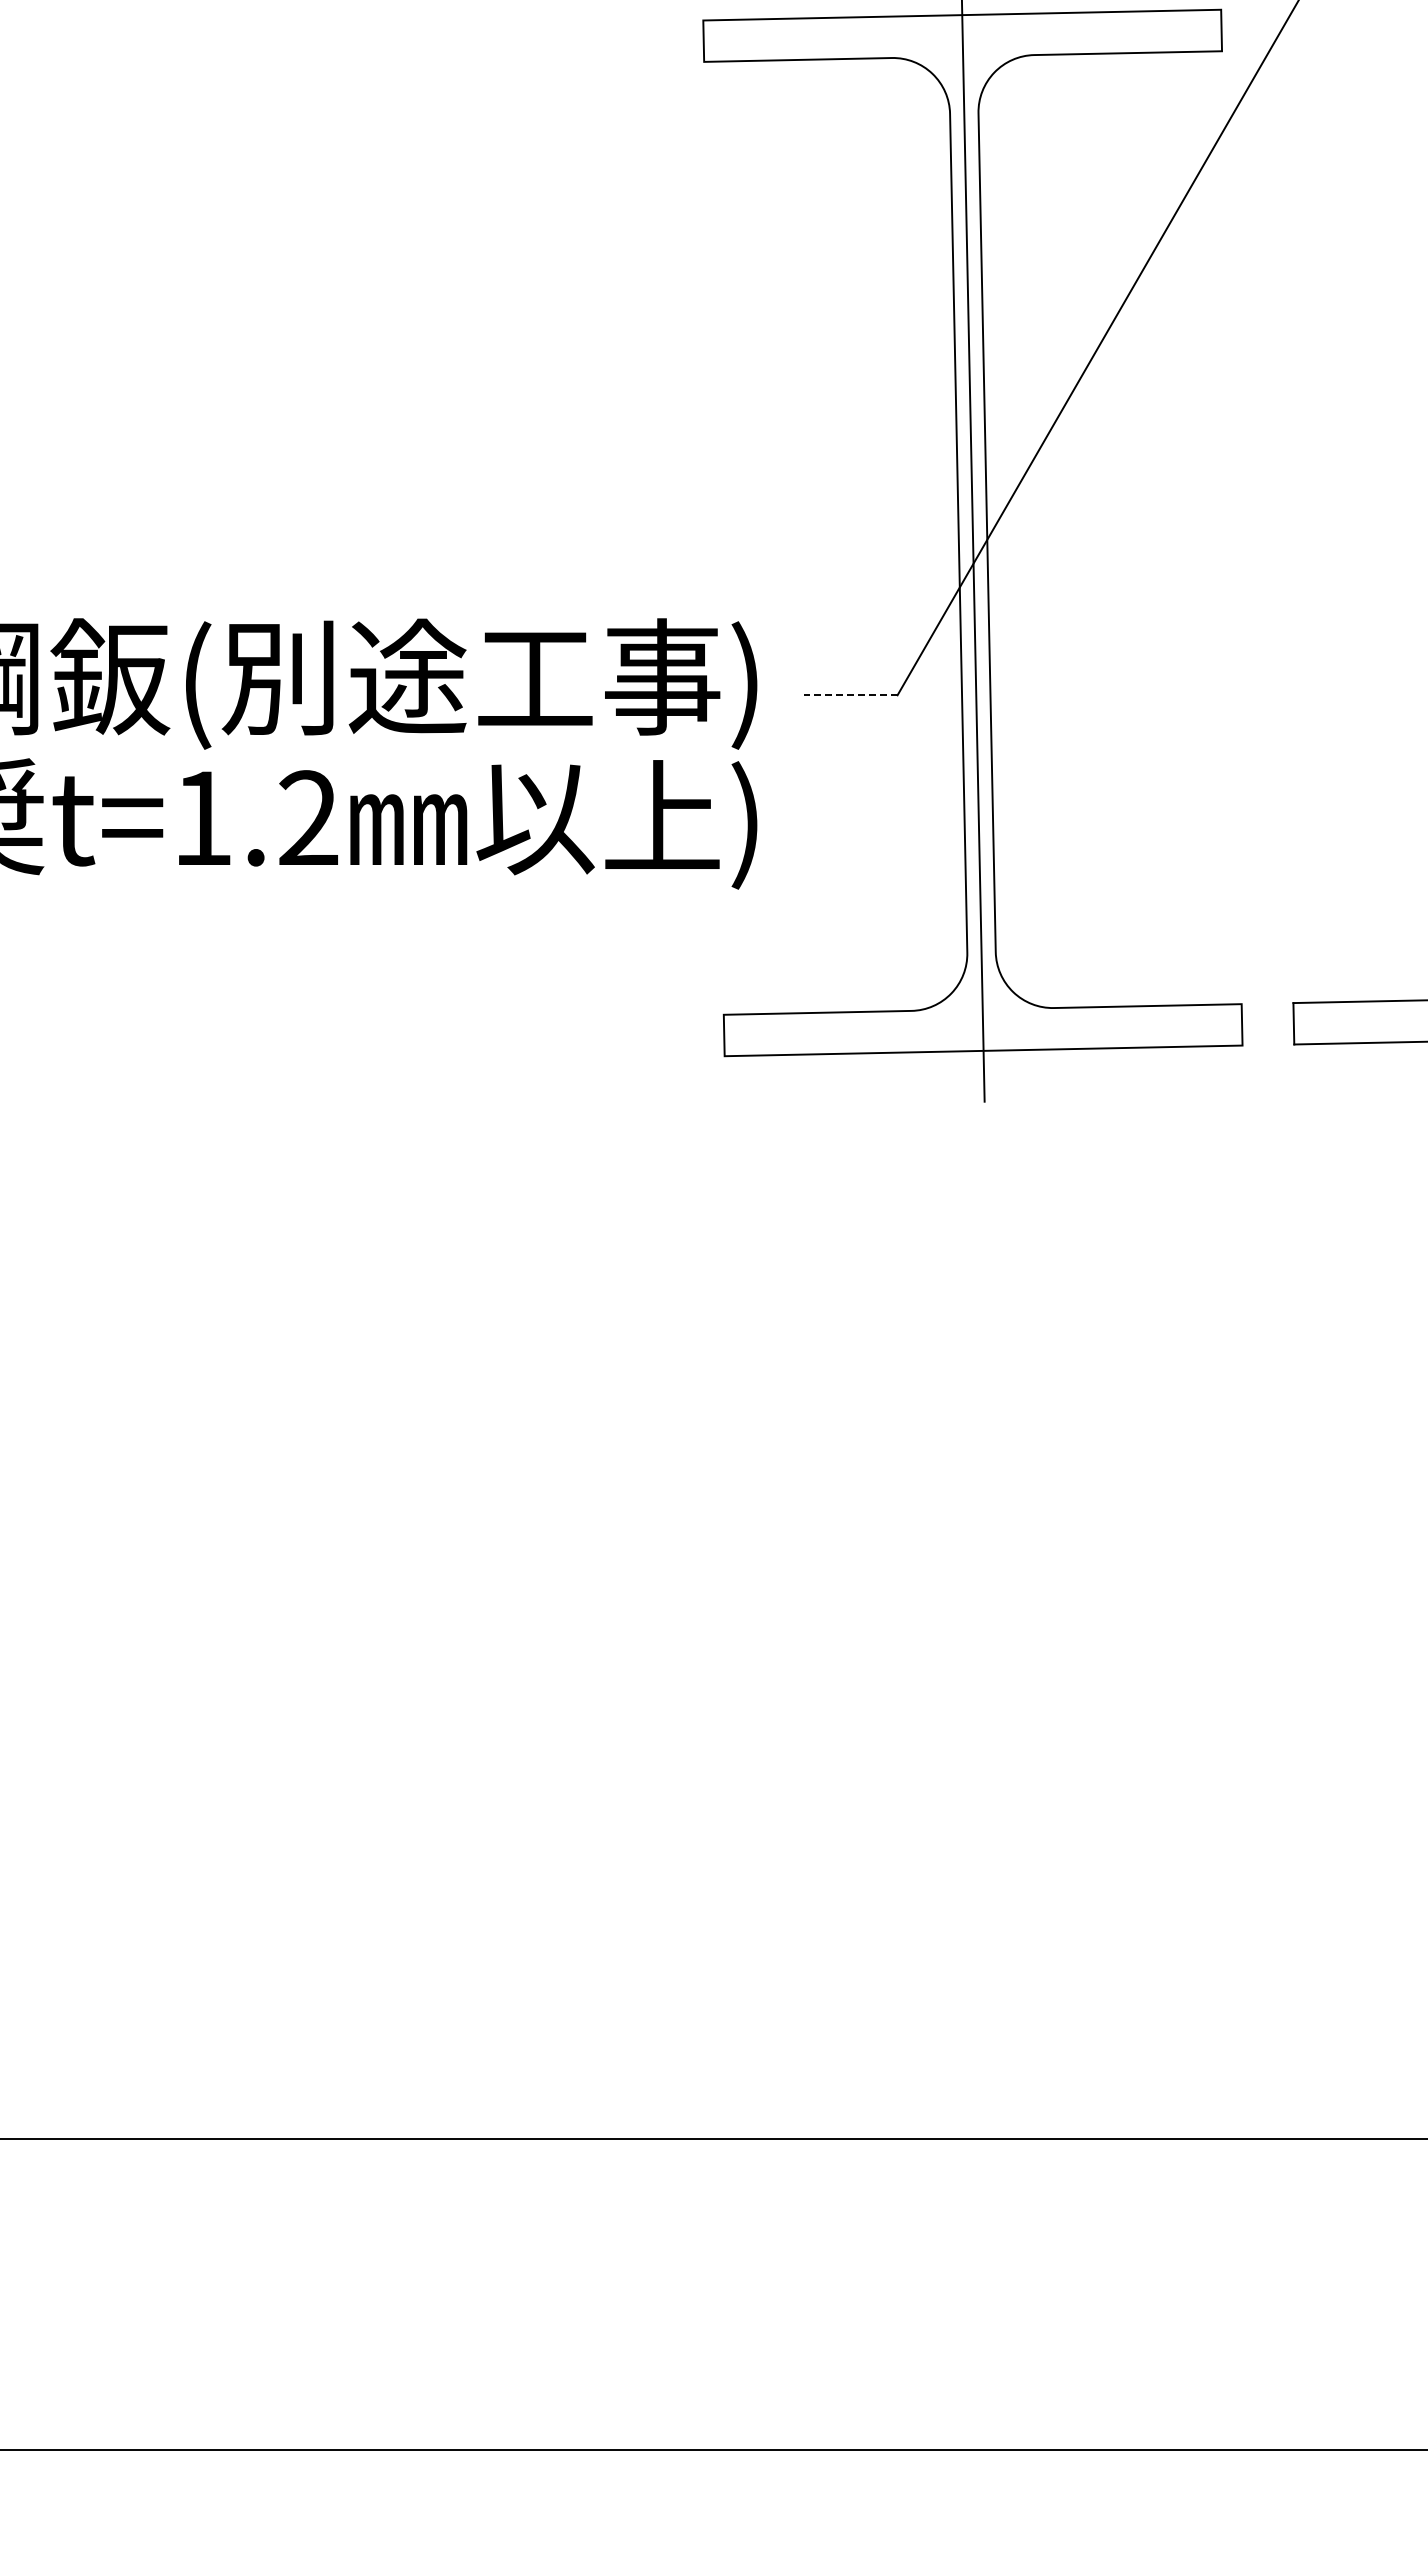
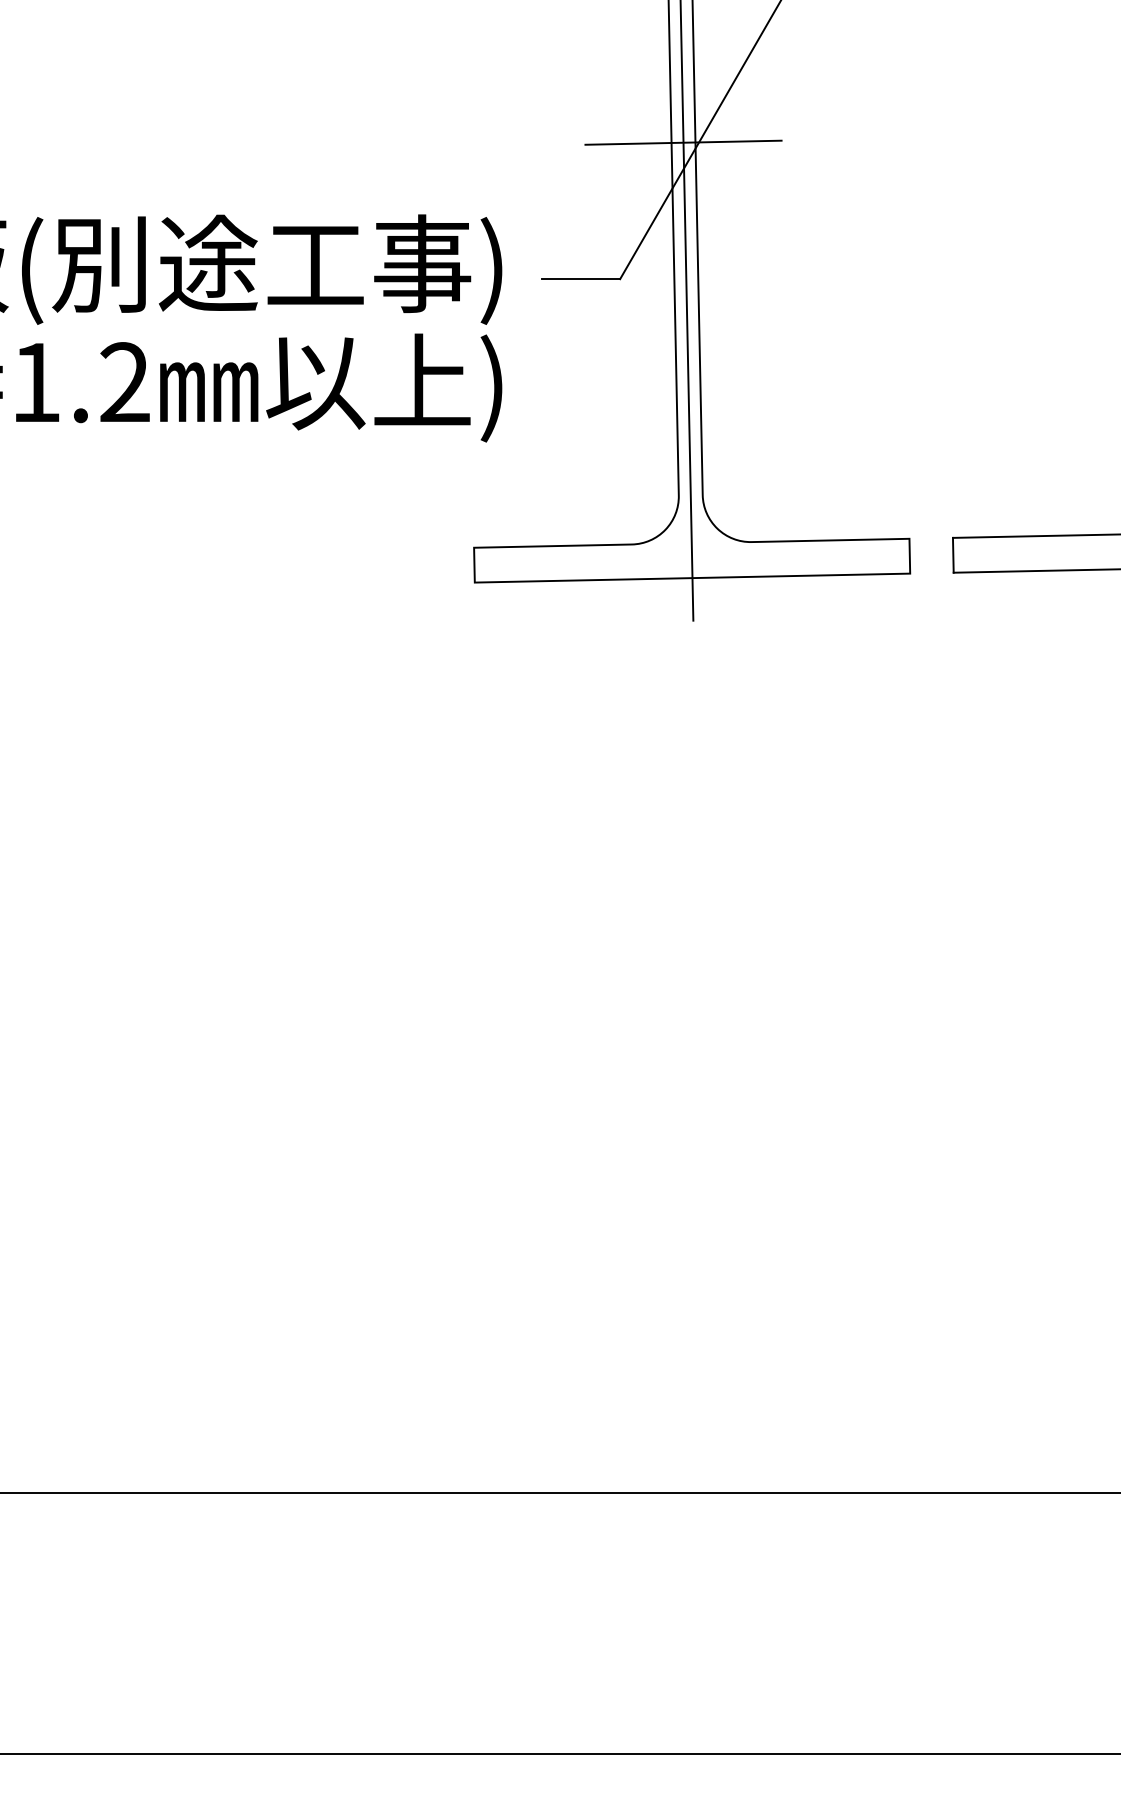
line: (972, 532) -> (683, 142), added
line: (850, 695) -> (580, 279), dashed -> solid

